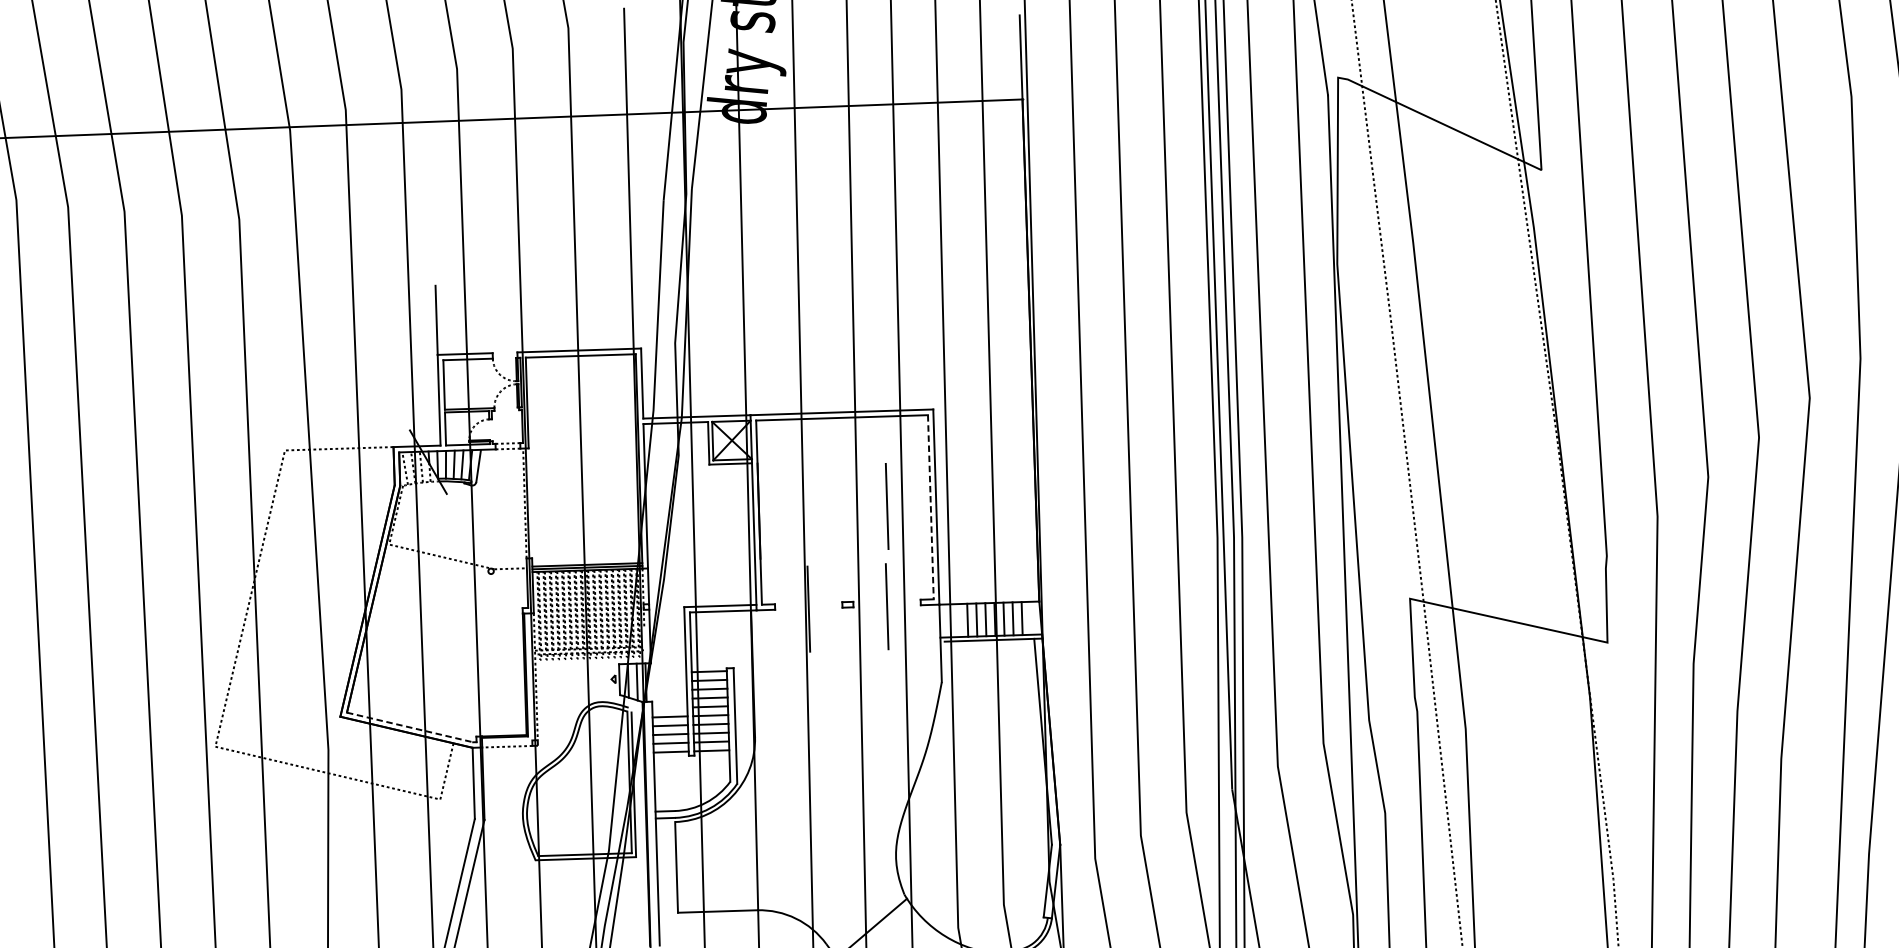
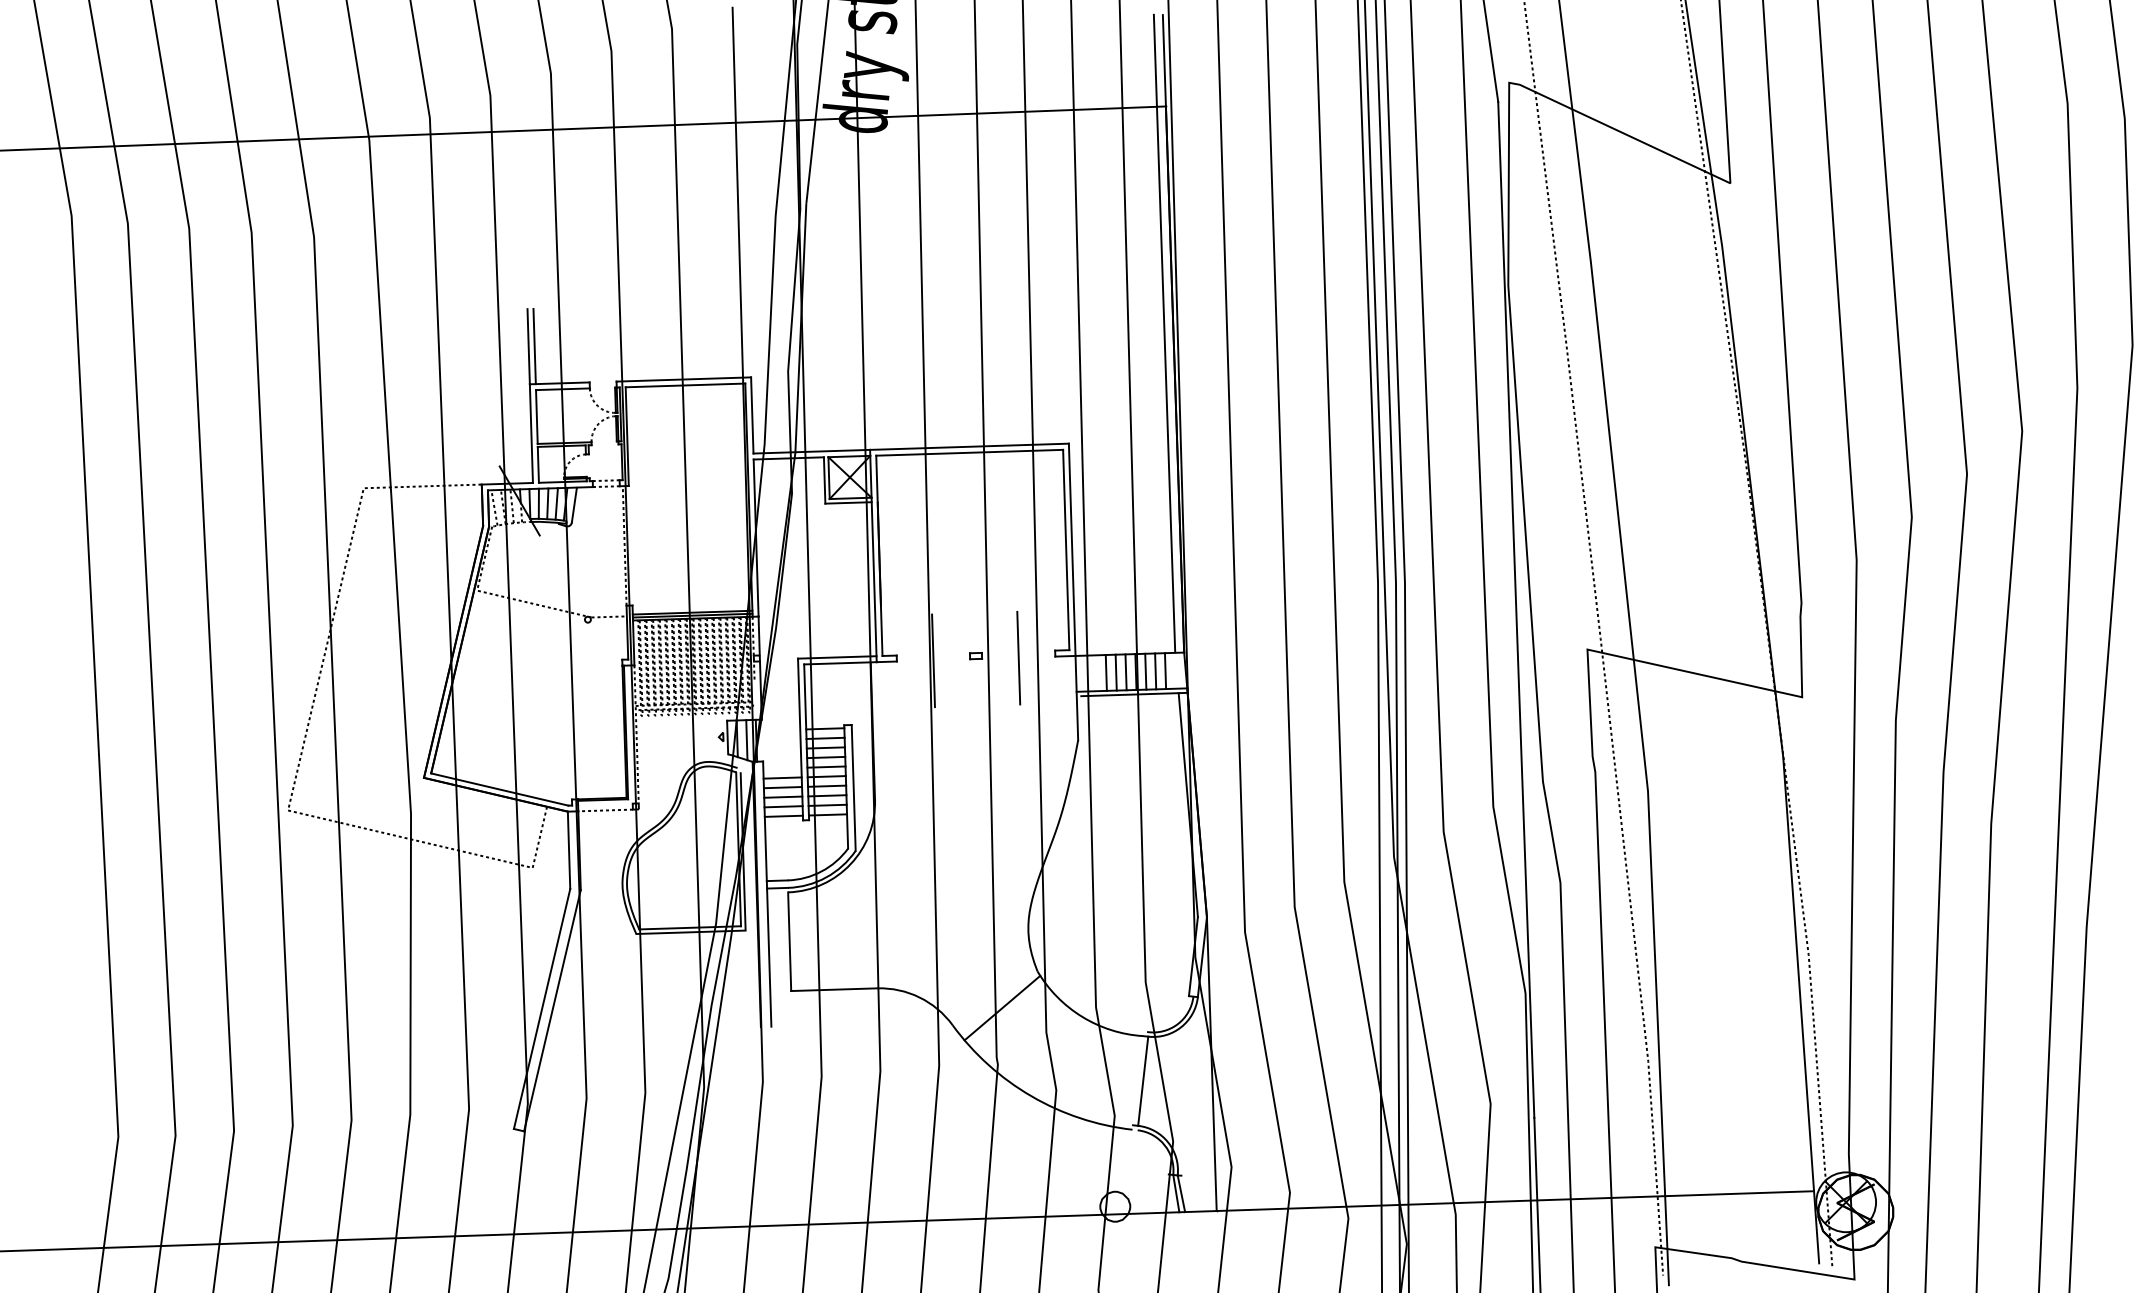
line: (1021, 308) -> (1164, 333), added
line: (441, 320) -> (534, 346), added
line: (886, 506) -> (1018, 549), removed
line: (931, 507) -> (1066, 550), dashed -> solid
line: (410, 727) -> (500, 789), dashed -> solid

